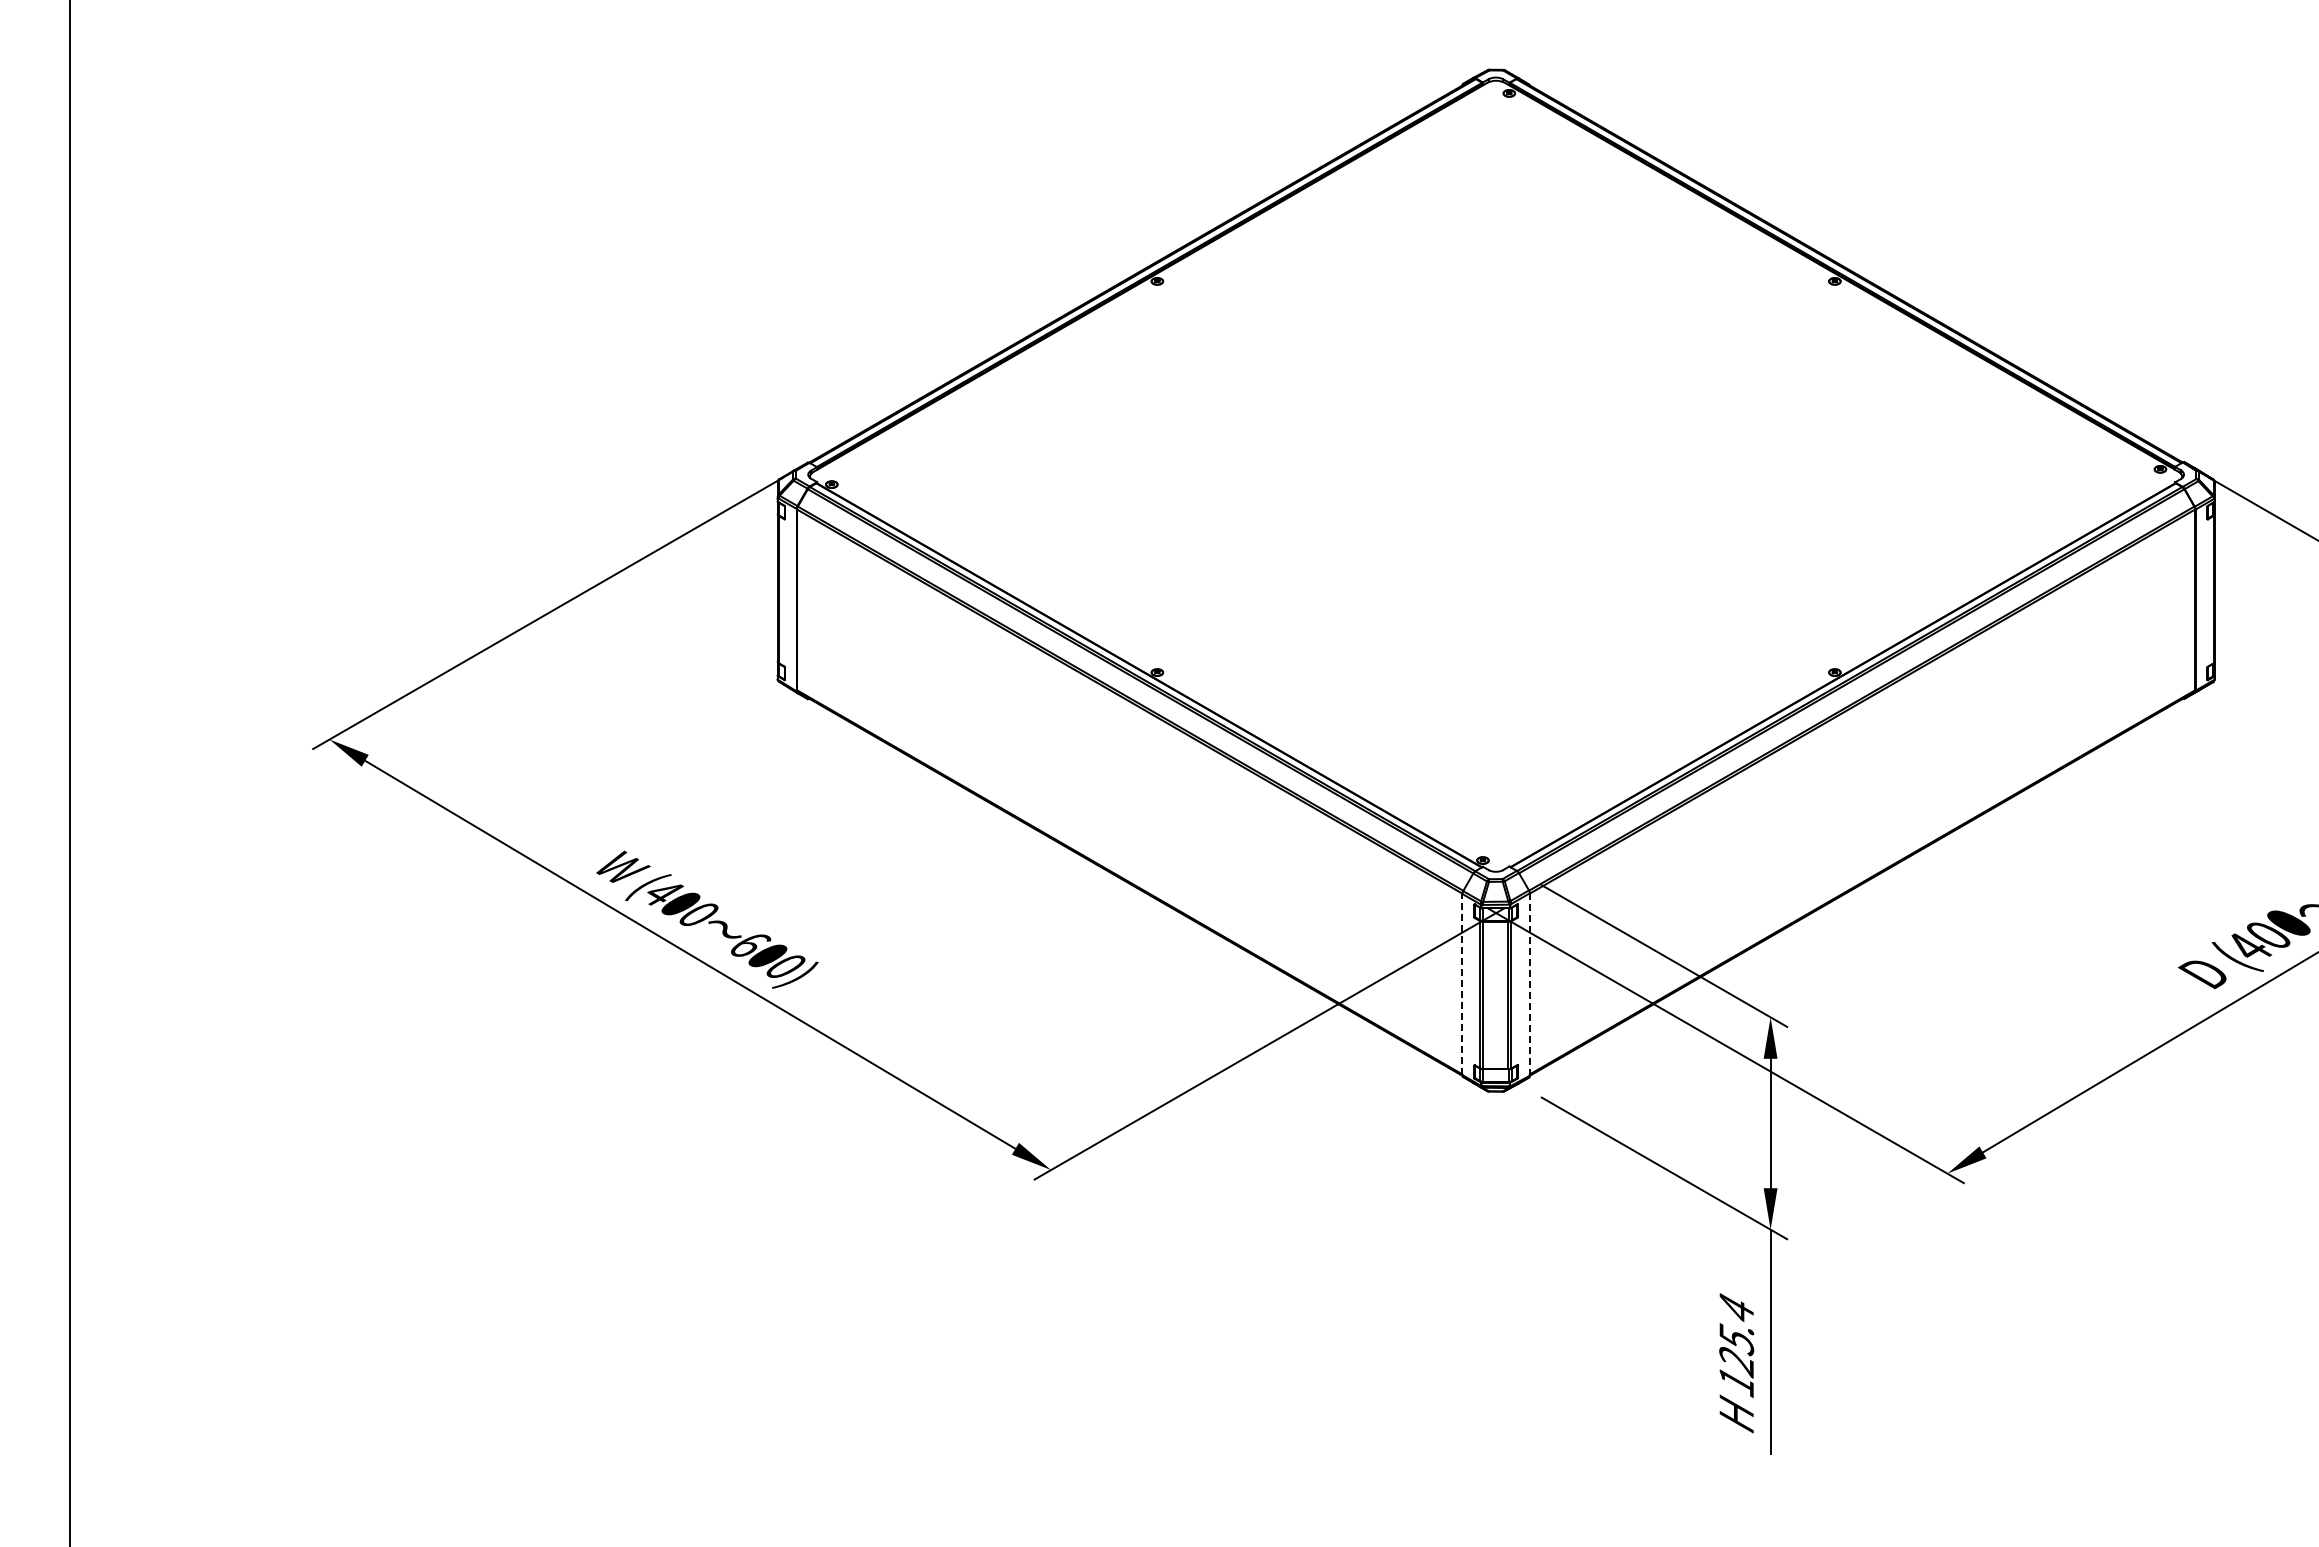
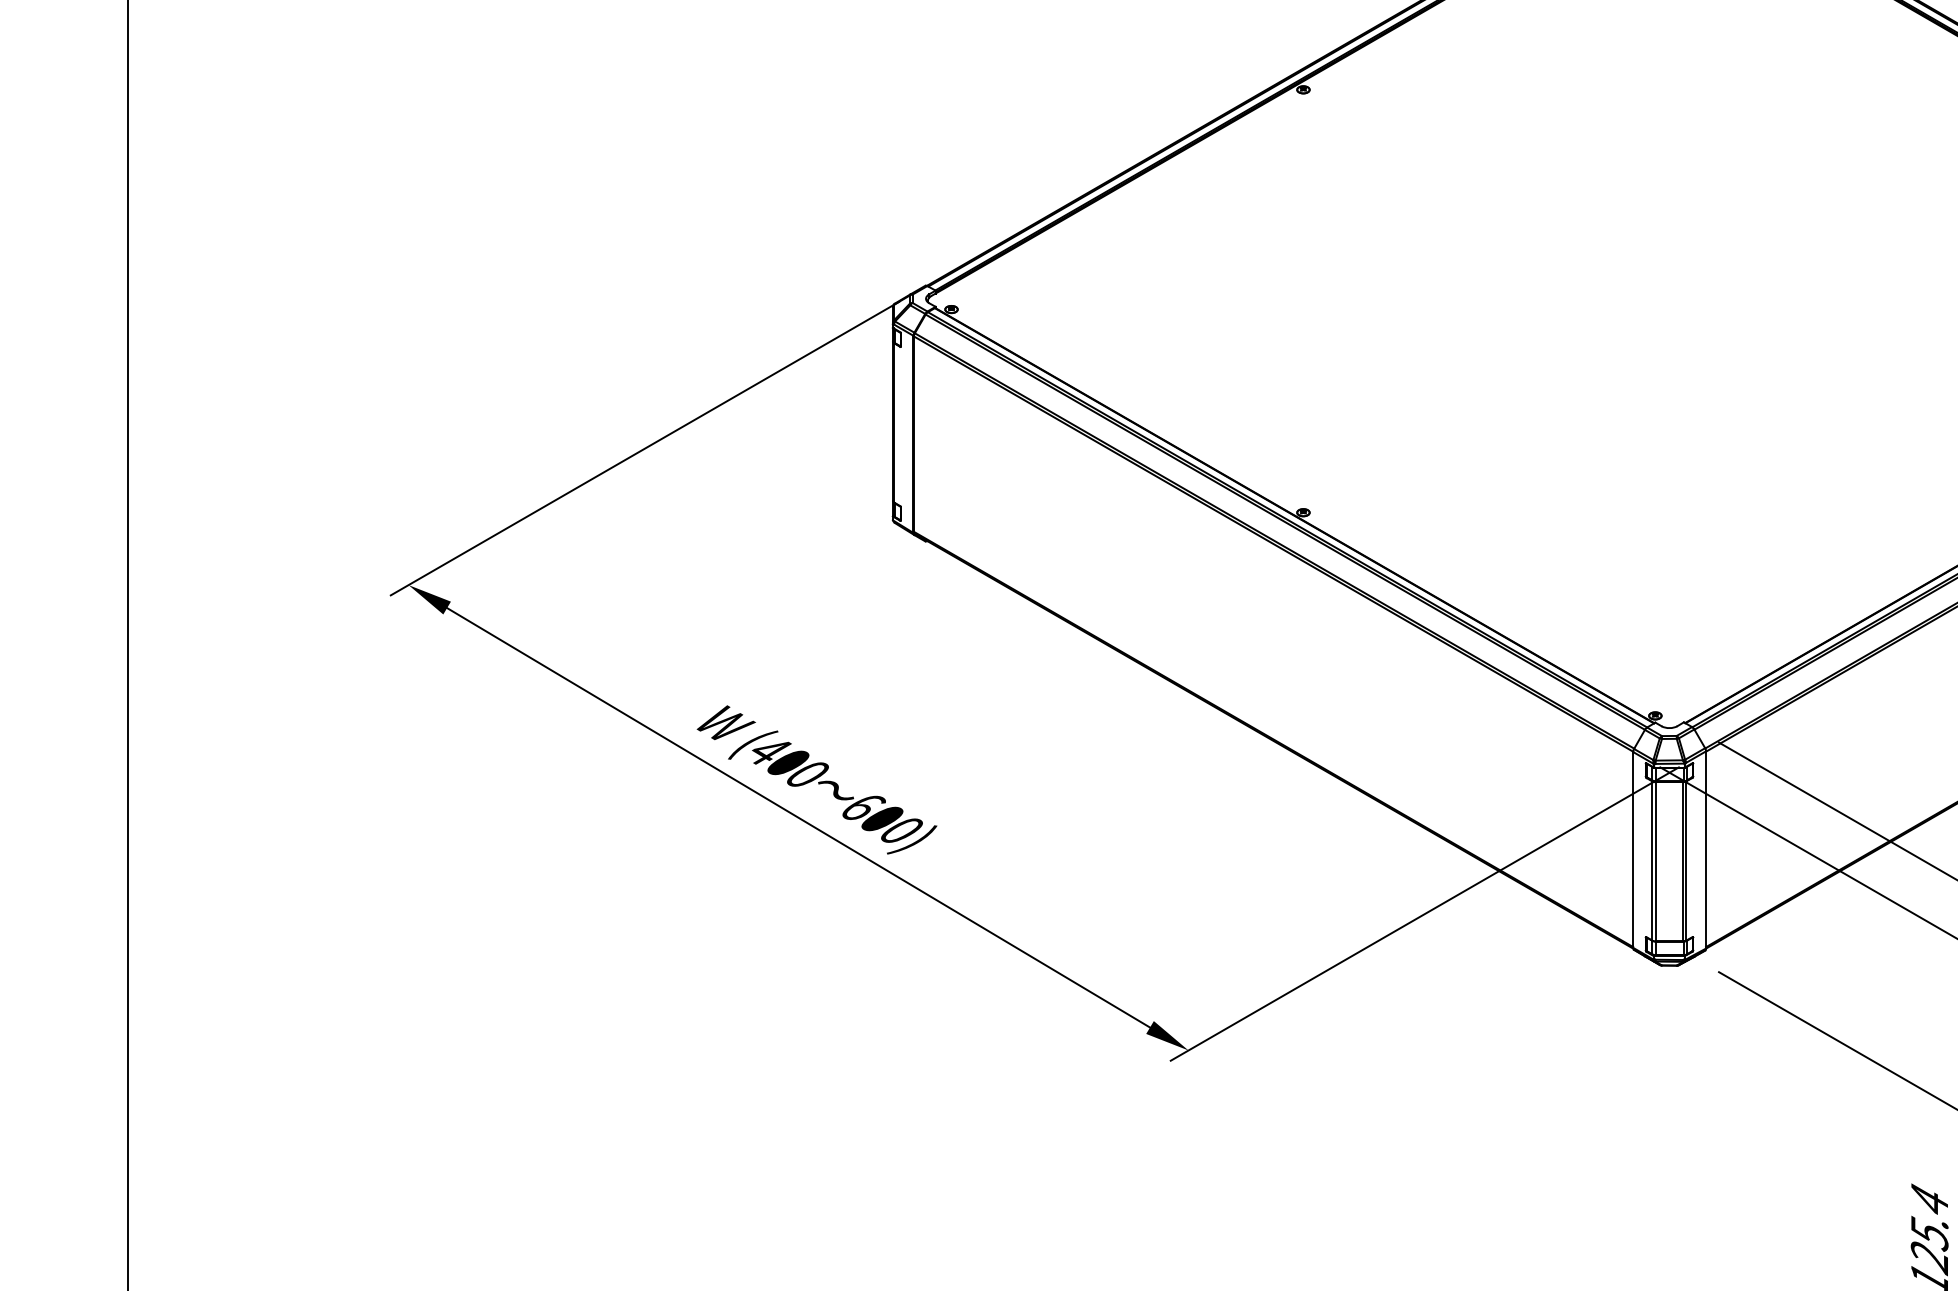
line: (1462, 984) -> (1633, 849), dashed -> solid
line: (1529, 984) -> (1705, 849), dashed -> solid

